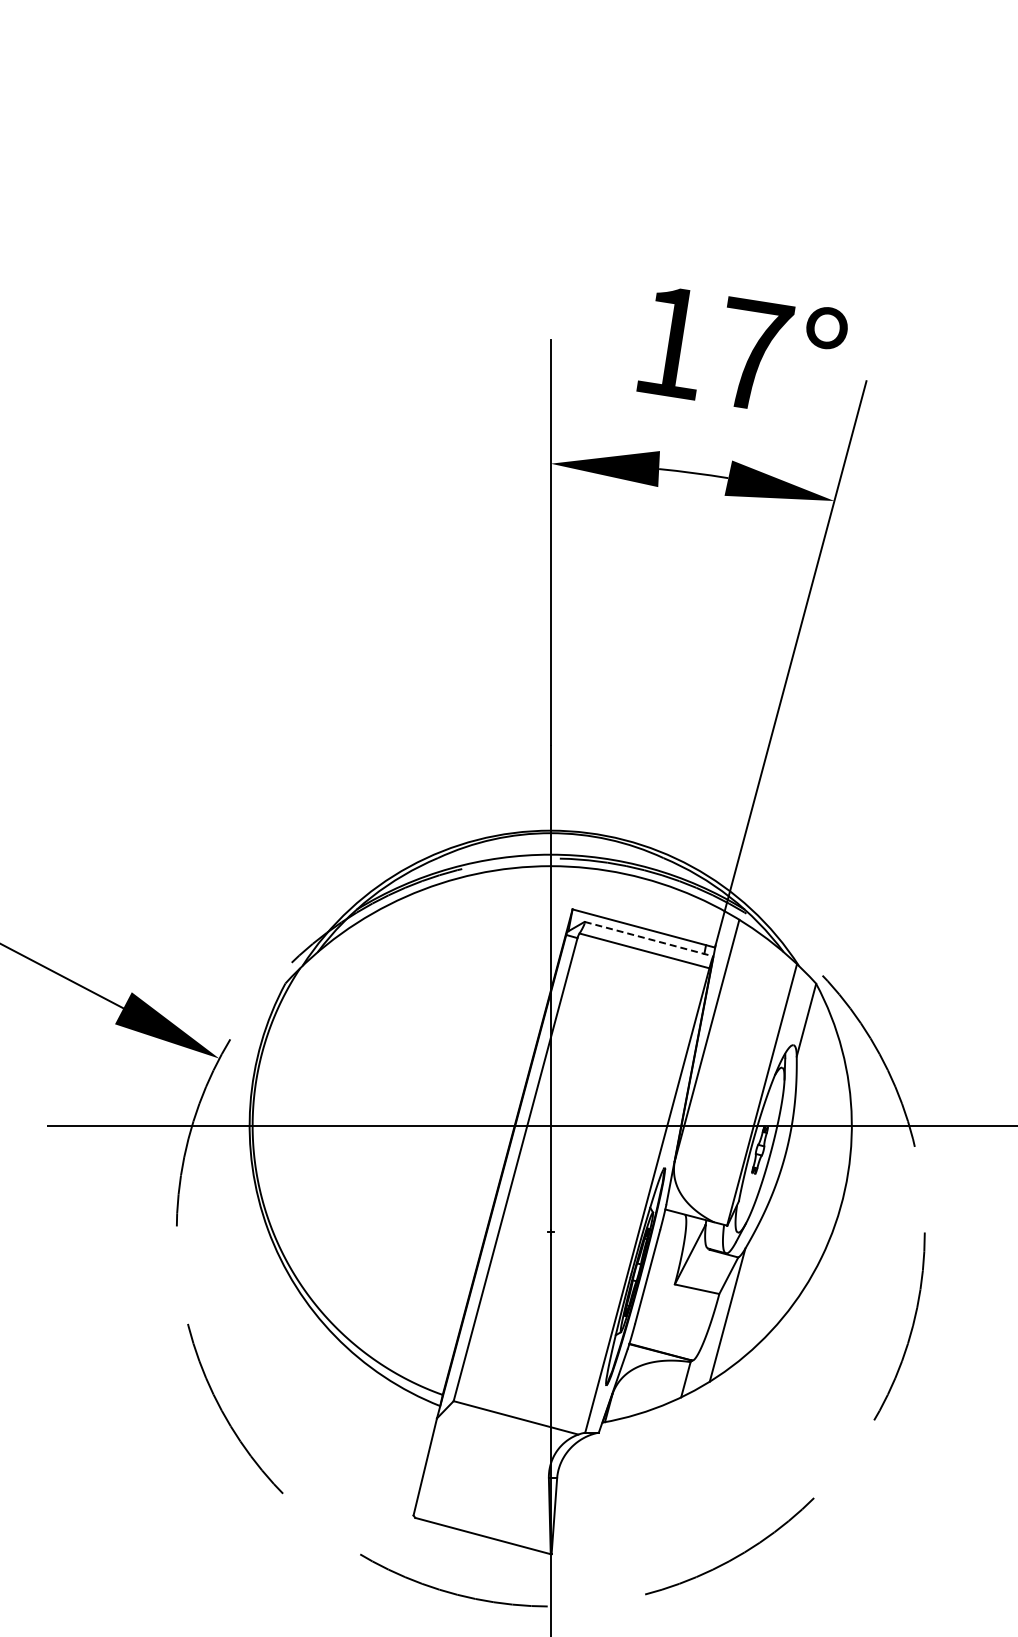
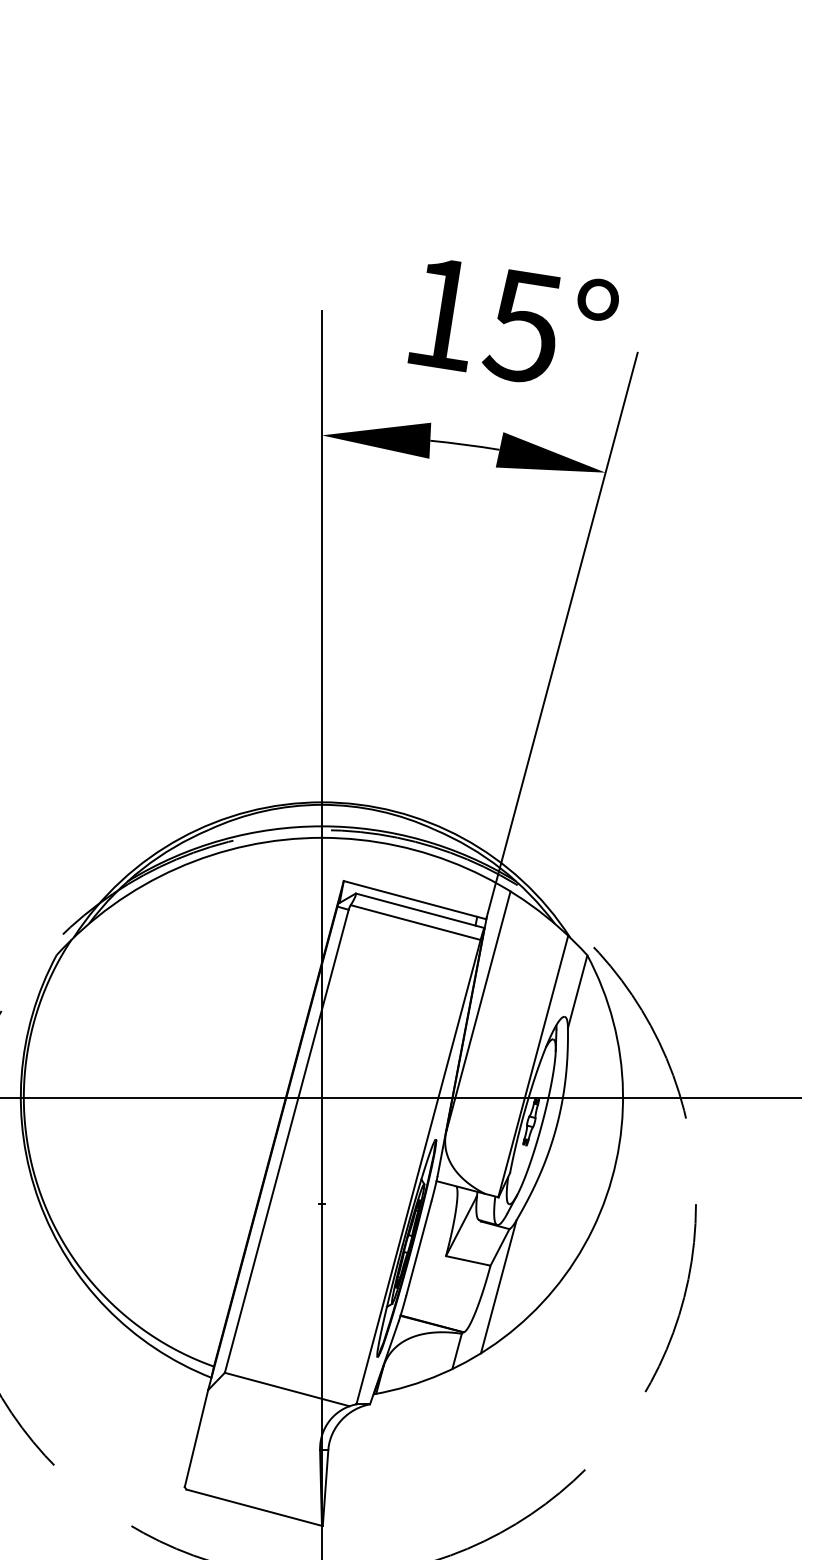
text: (752, 353) -> (523, 325), 17° -> 15°
line: (649, 939) -> (420, 911), dashed -> solid

